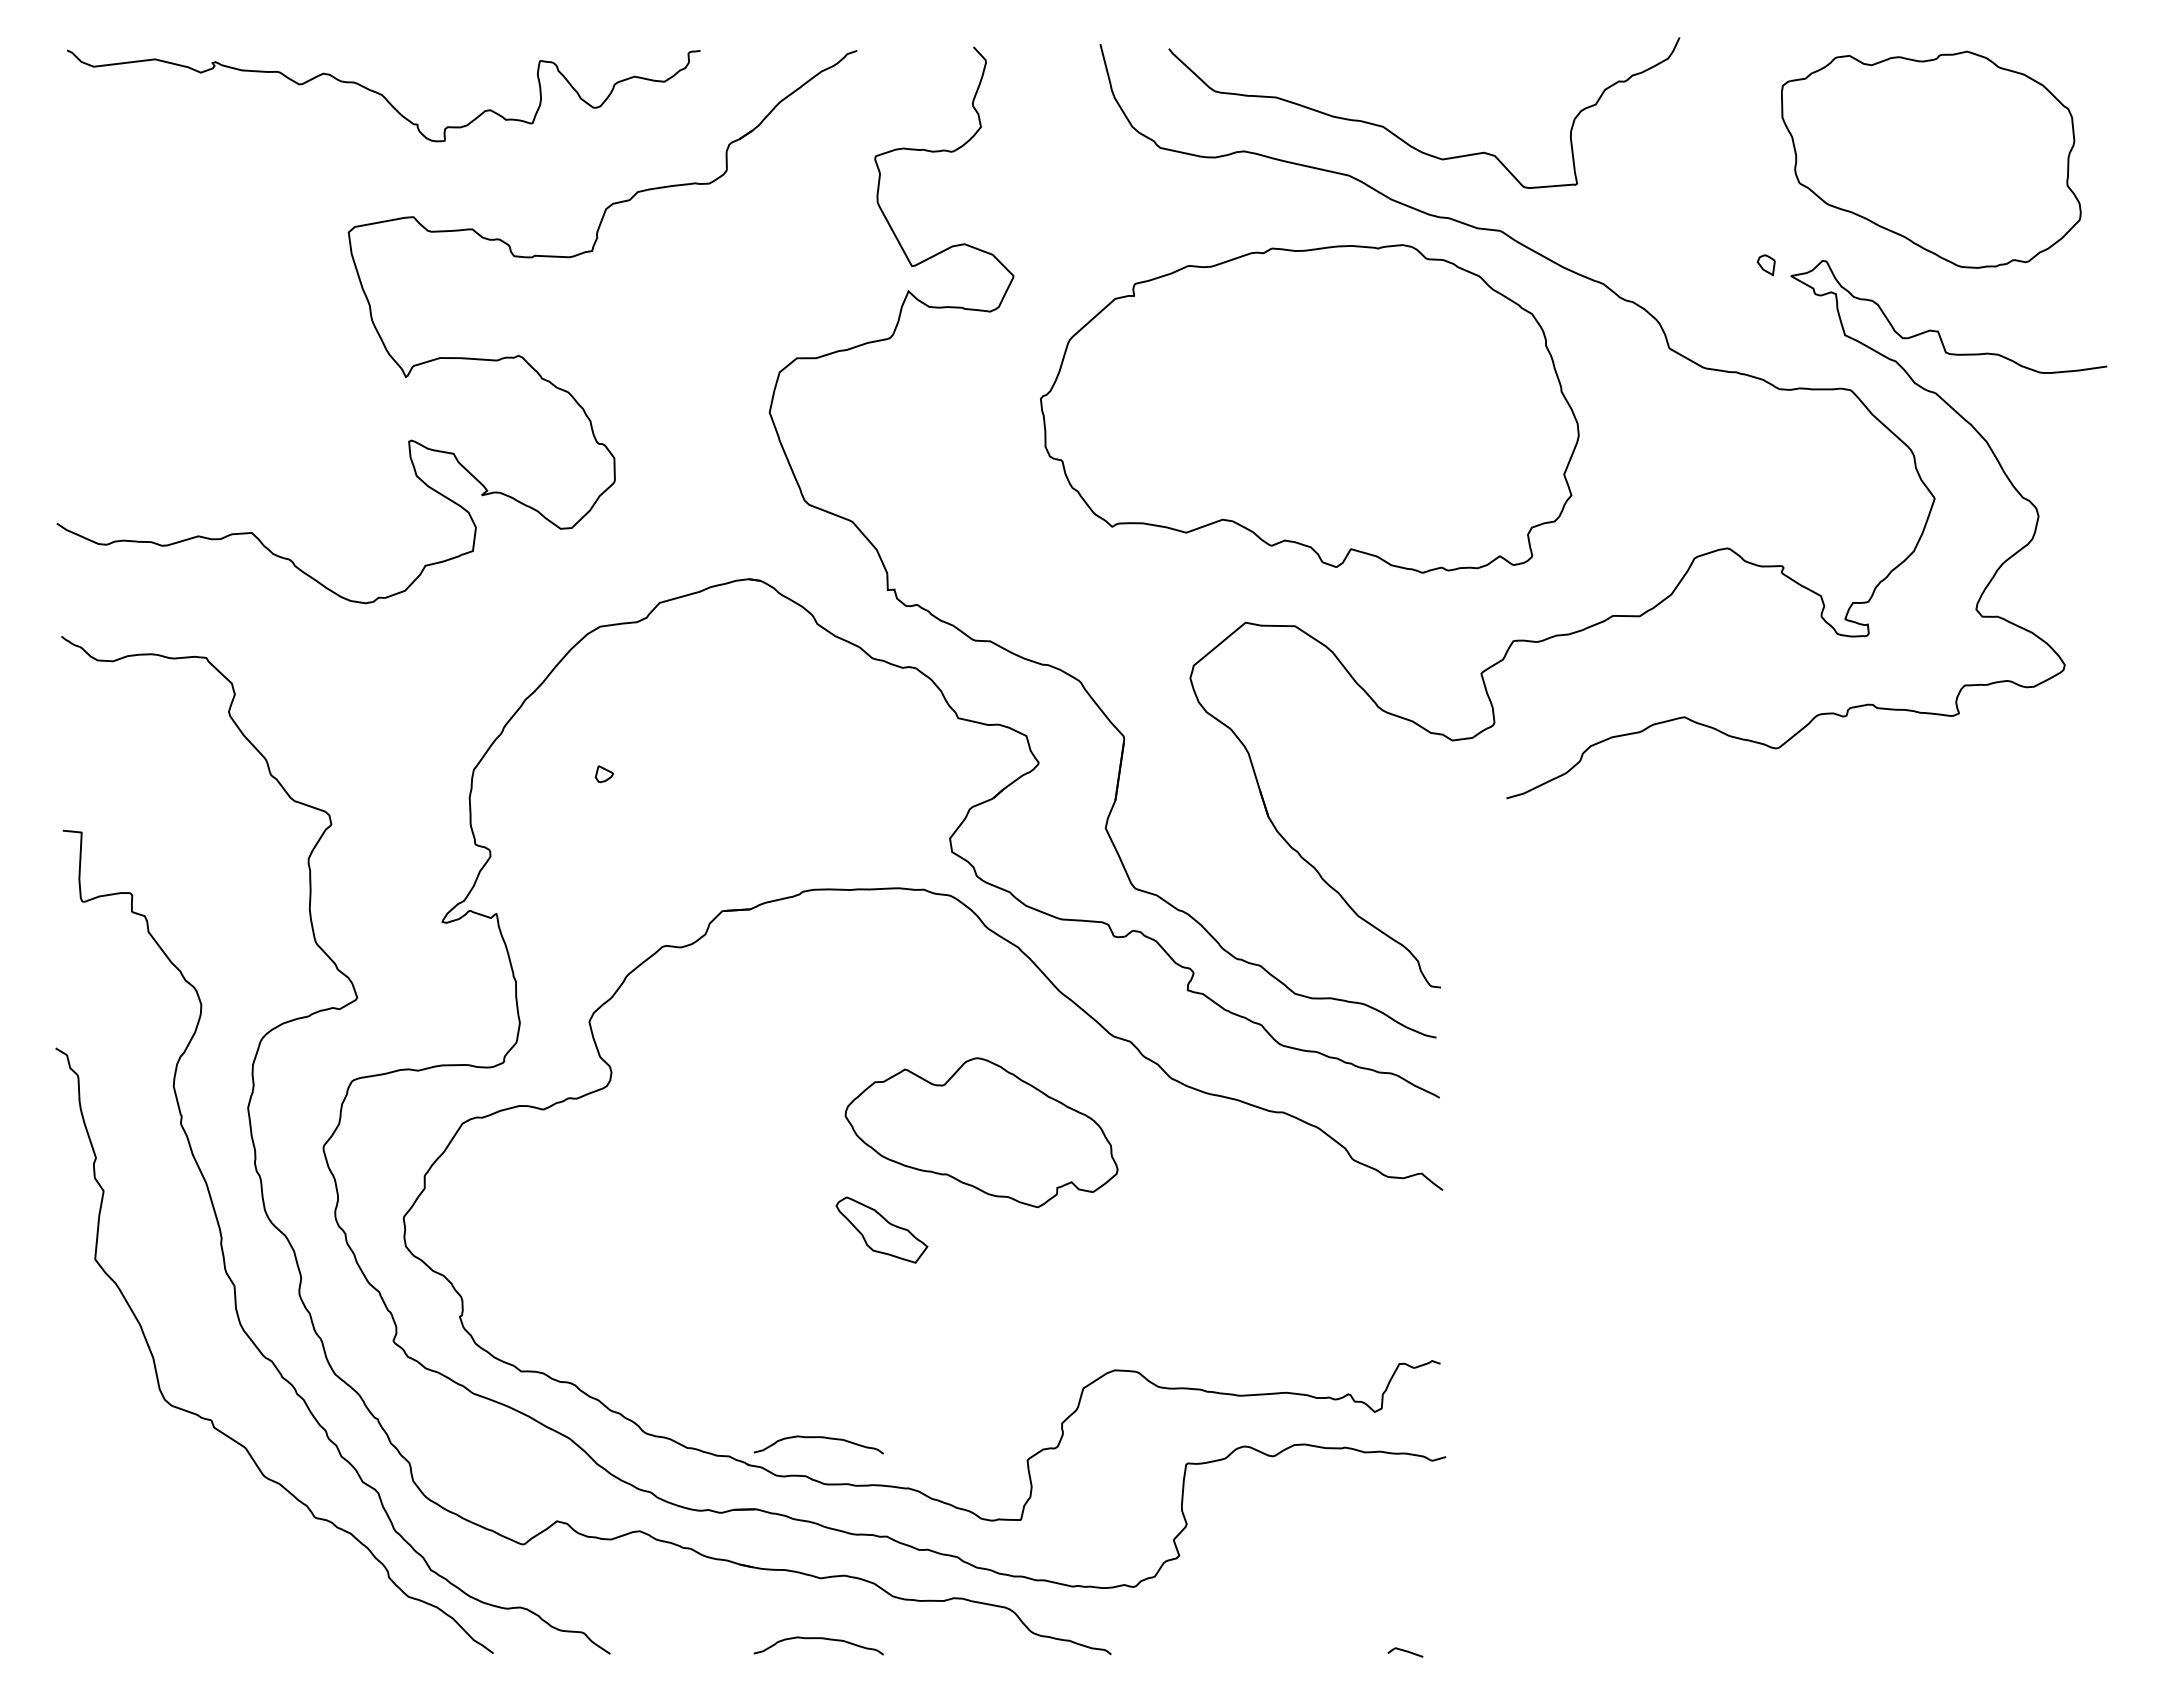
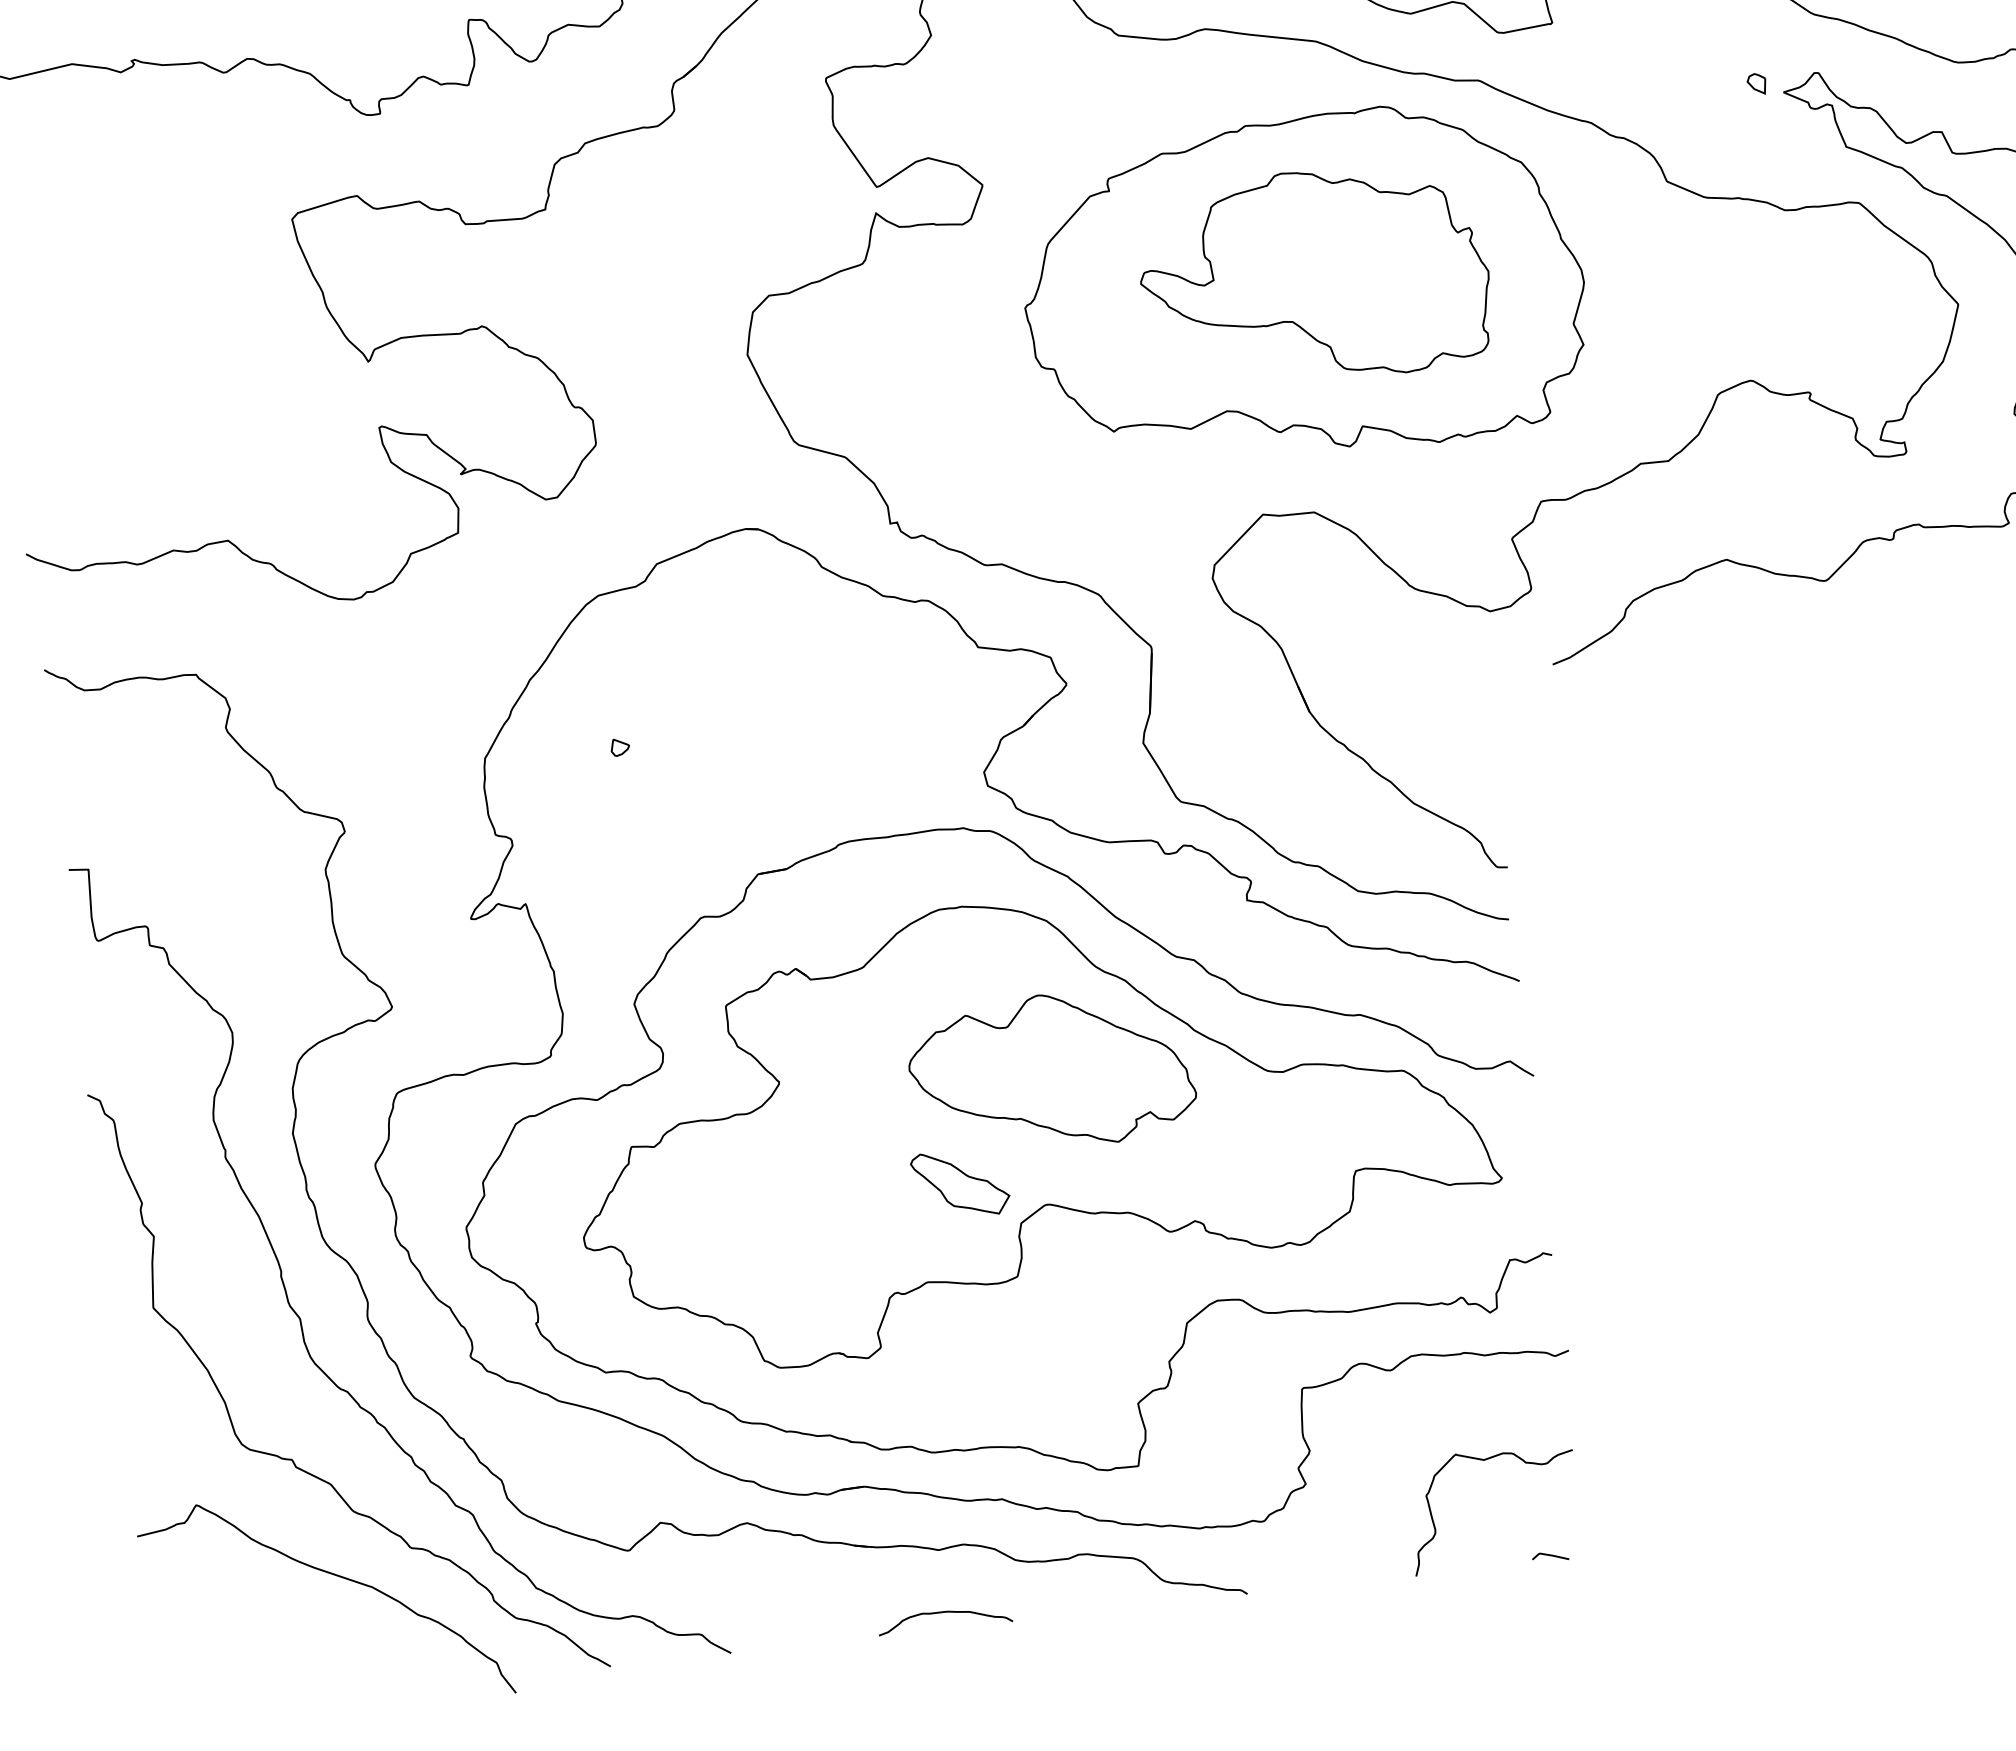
part: (1321, 400) -> (1314, 276), added
part: (957, 1175) -> (1031, 1118), added
curve: (818, 1438) -> (920, 1406), removed
curve: (235, 1534) -> (330, 1574), added
curve: (1353, 1553) -> (1485, 1460), added

